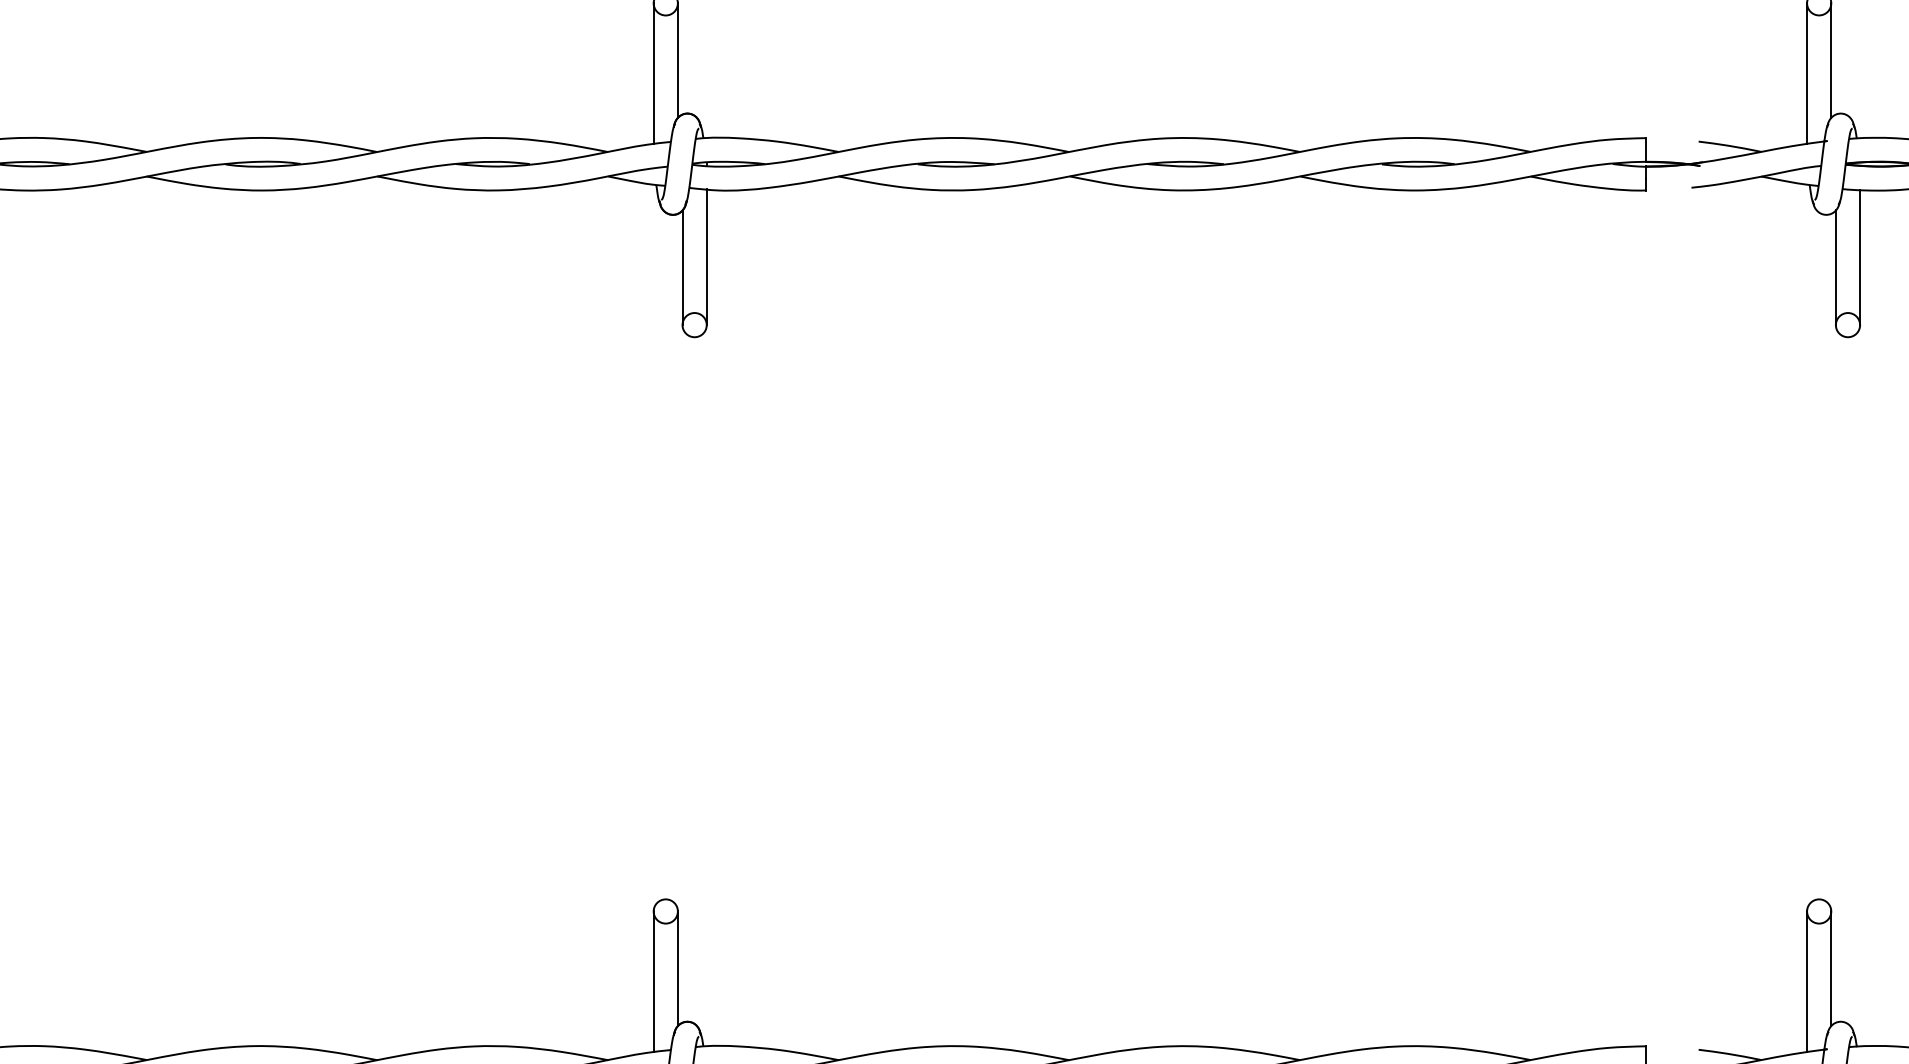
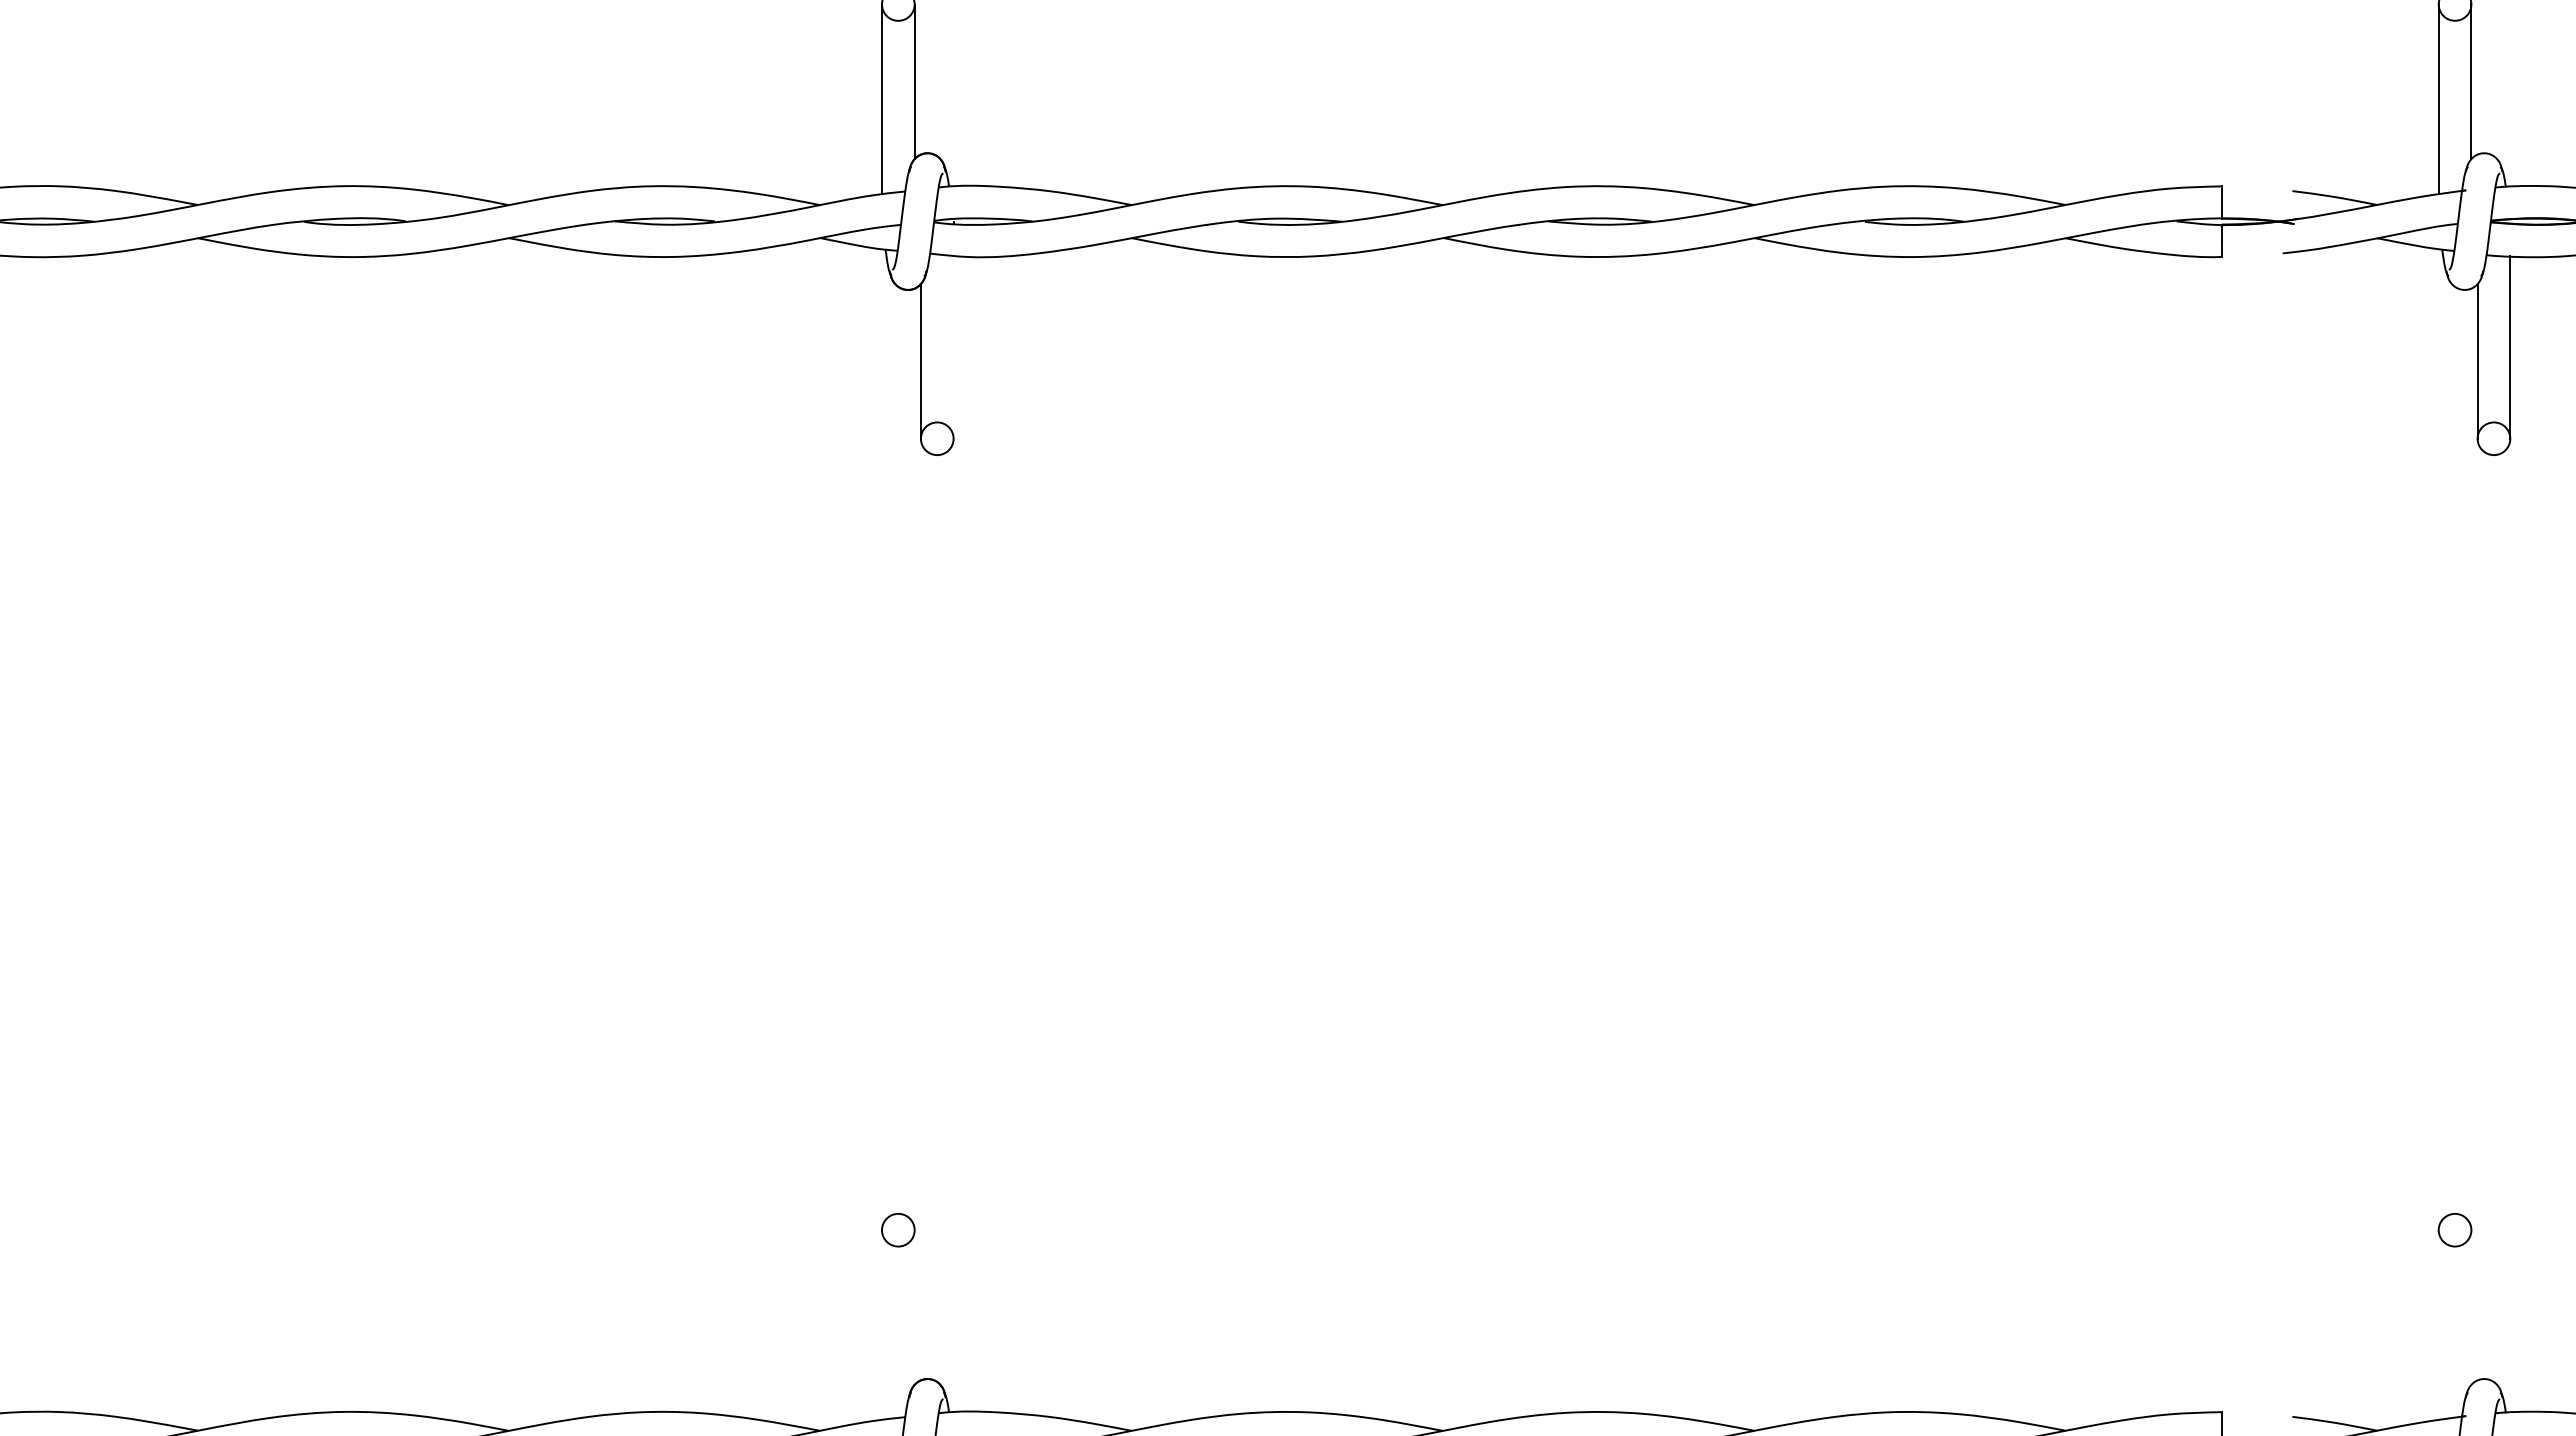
line: (706, 256) -> (953, 346), removed
line: (677, 968) -> (914, 1307), removed
line: (1831, 968) -> (2471, 1307), removed
line: (653, 982) -> (881, 1325), removed
line: (1806, 982) -> (2438, 1325), removed

